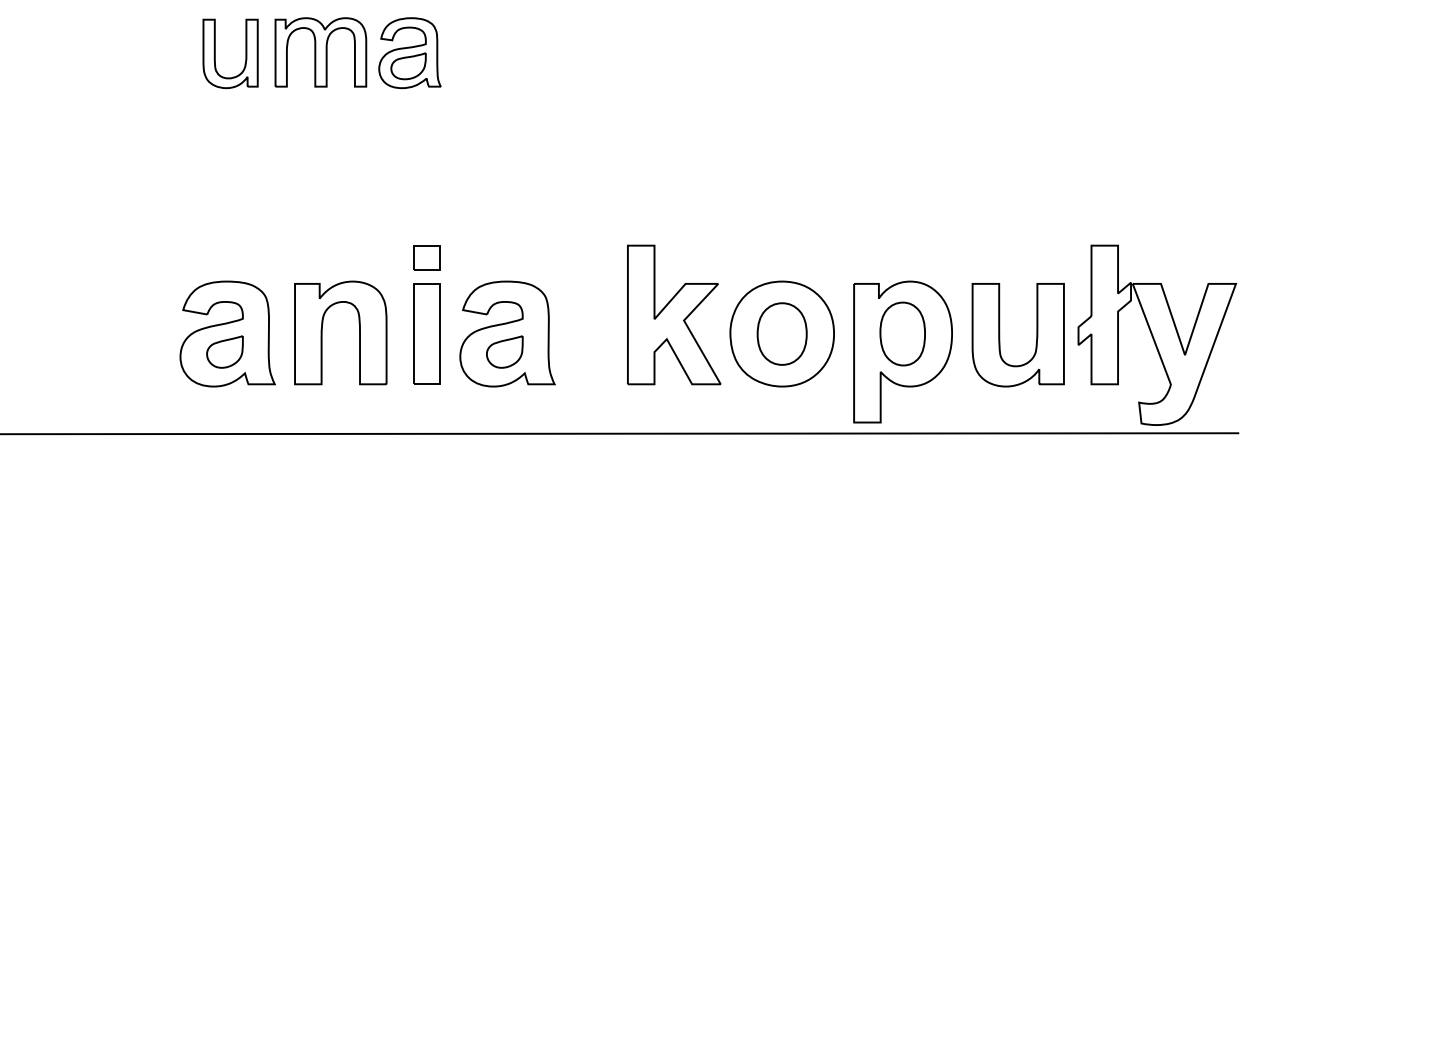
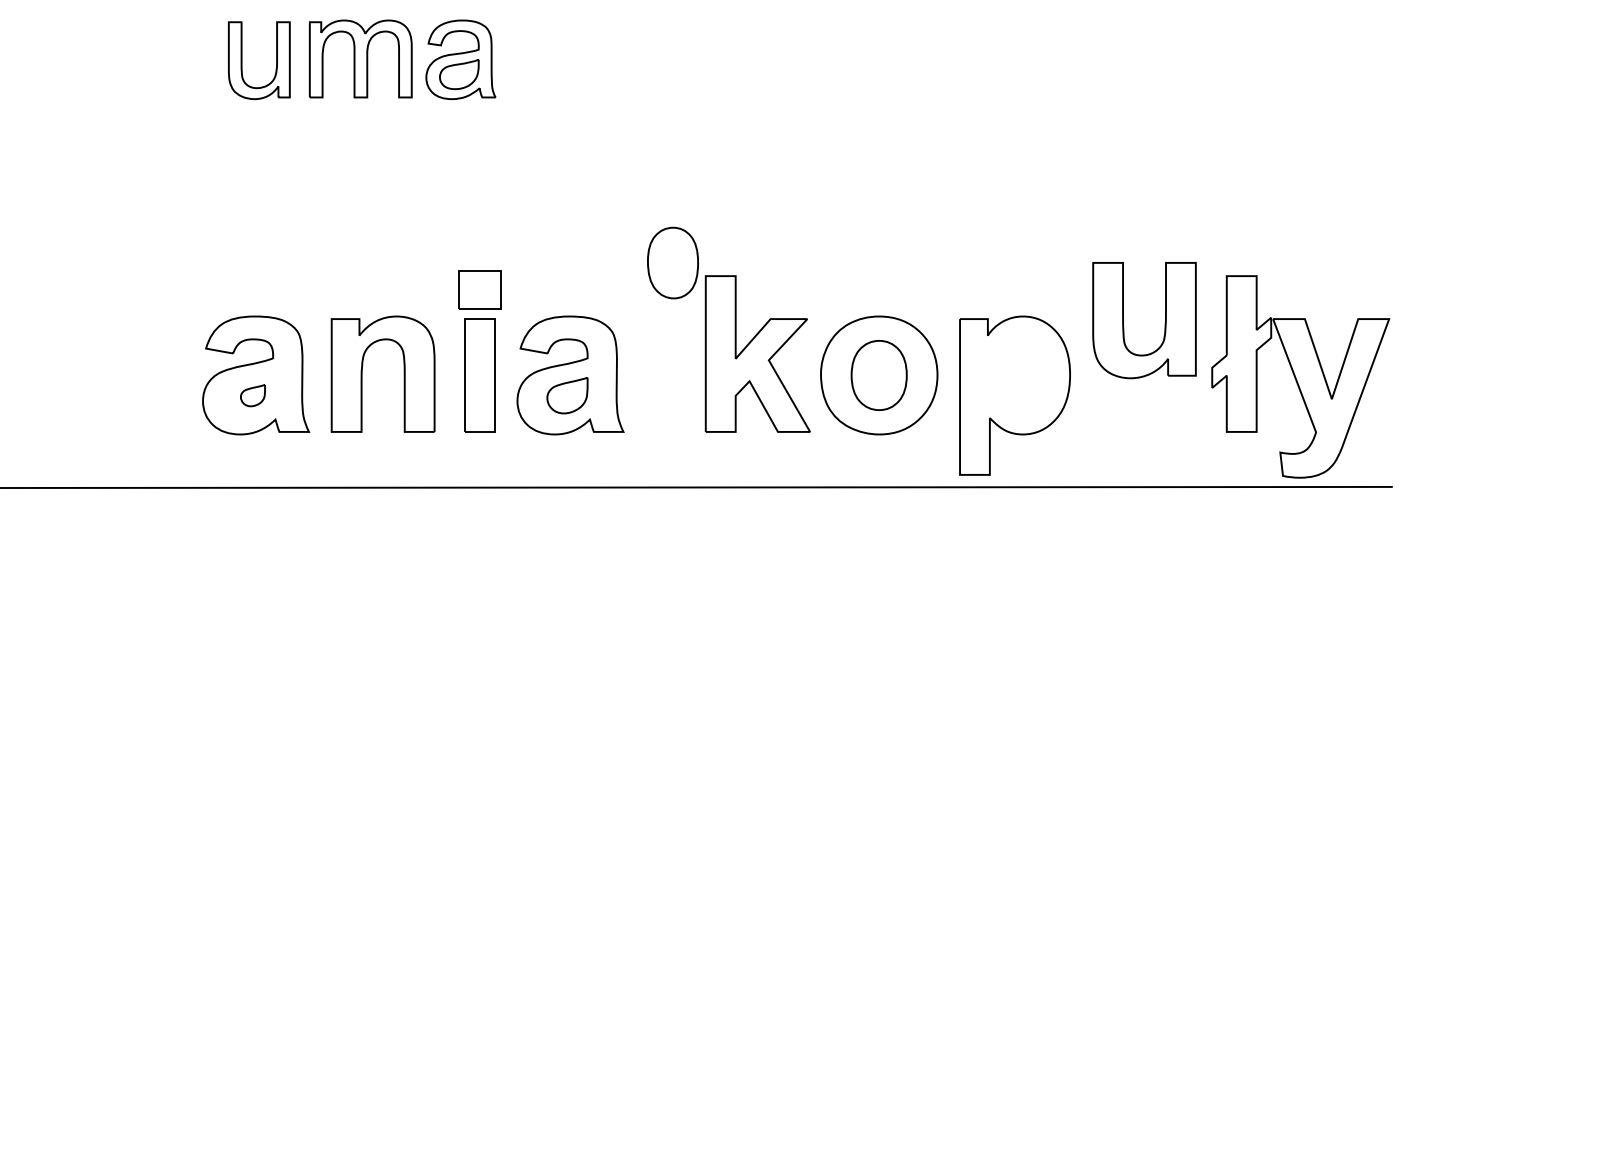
part: (426, 257) -> (479, 289), size x1.4
part: (902, 333) -> (672, 262), moved
part: (1000, 335) -> (1124, 320), moved
part: (224, 351) -> (252, 395), size x0.6

